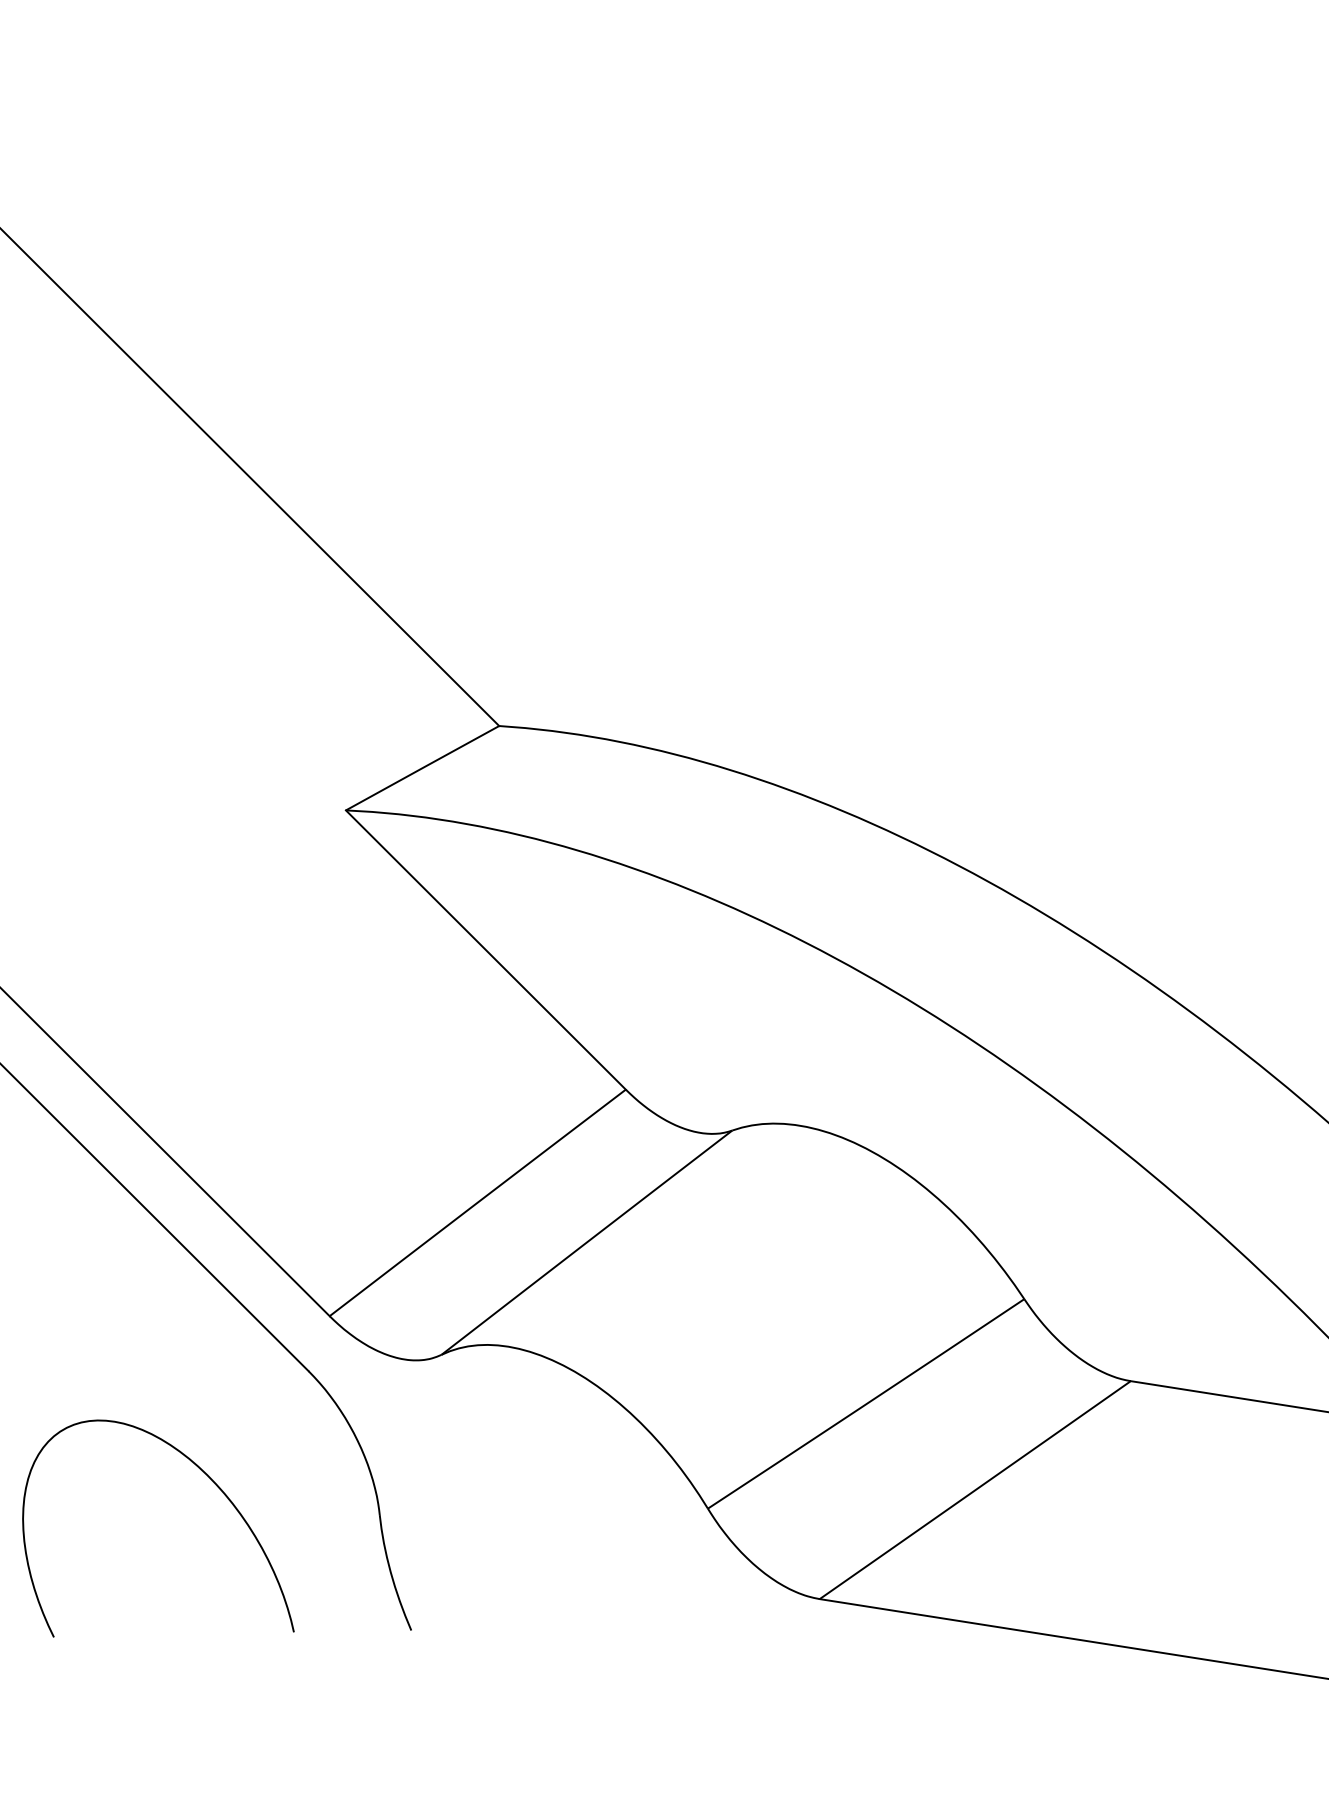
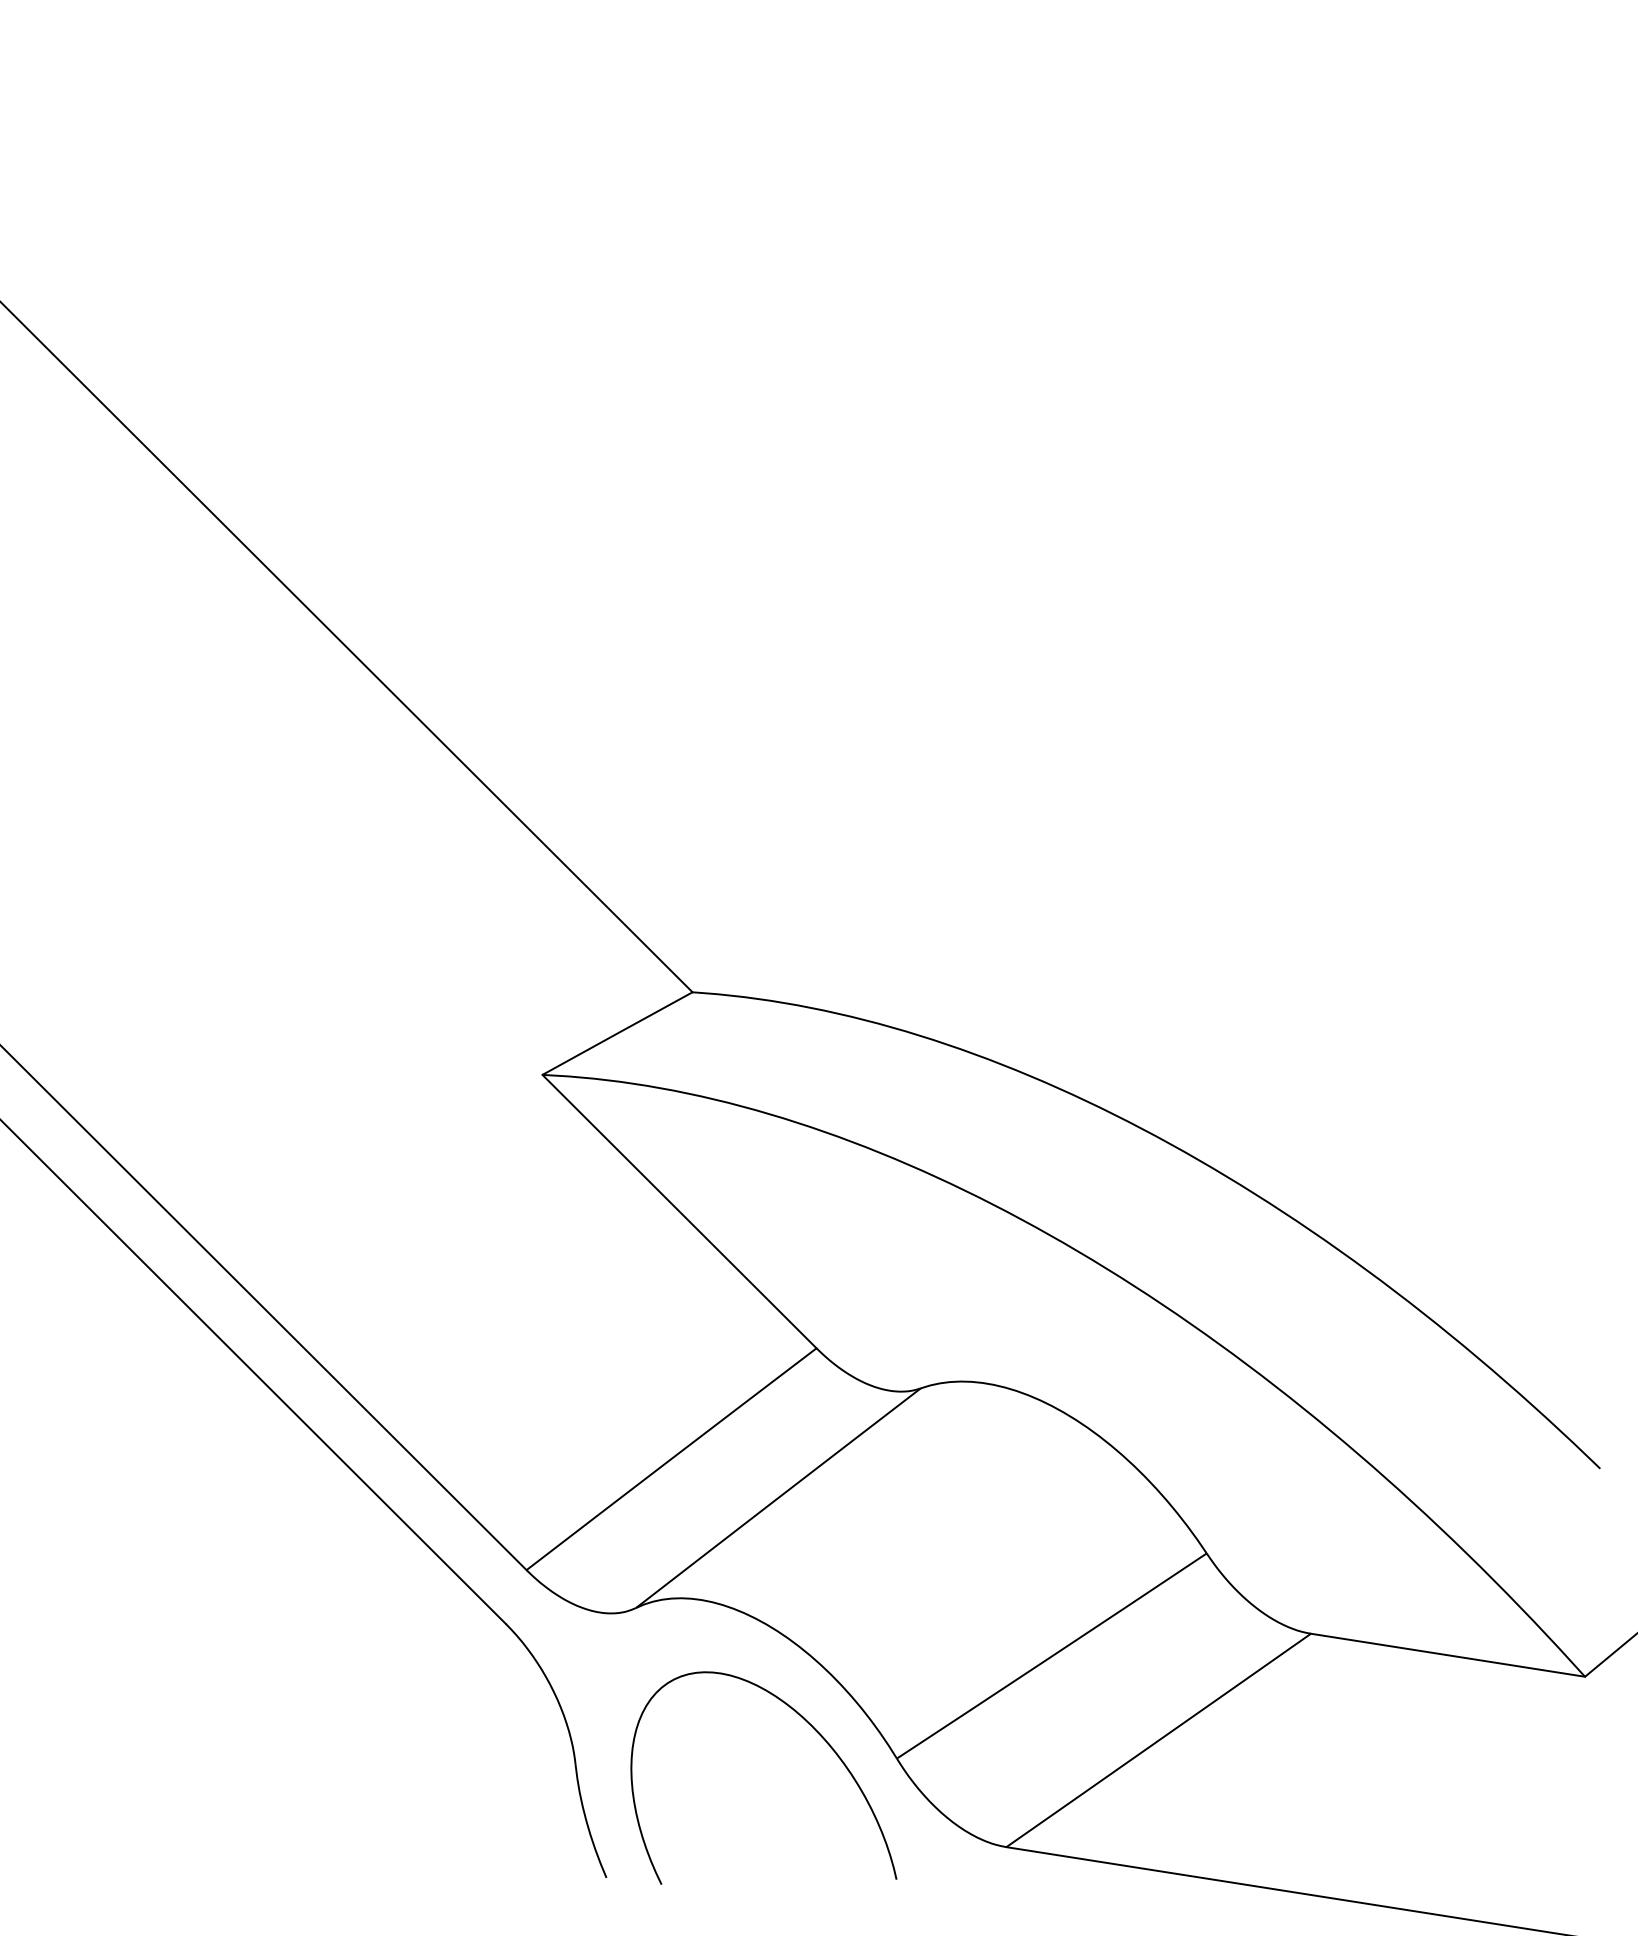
curve: (210, 1479) -> (814, 1730), moved

